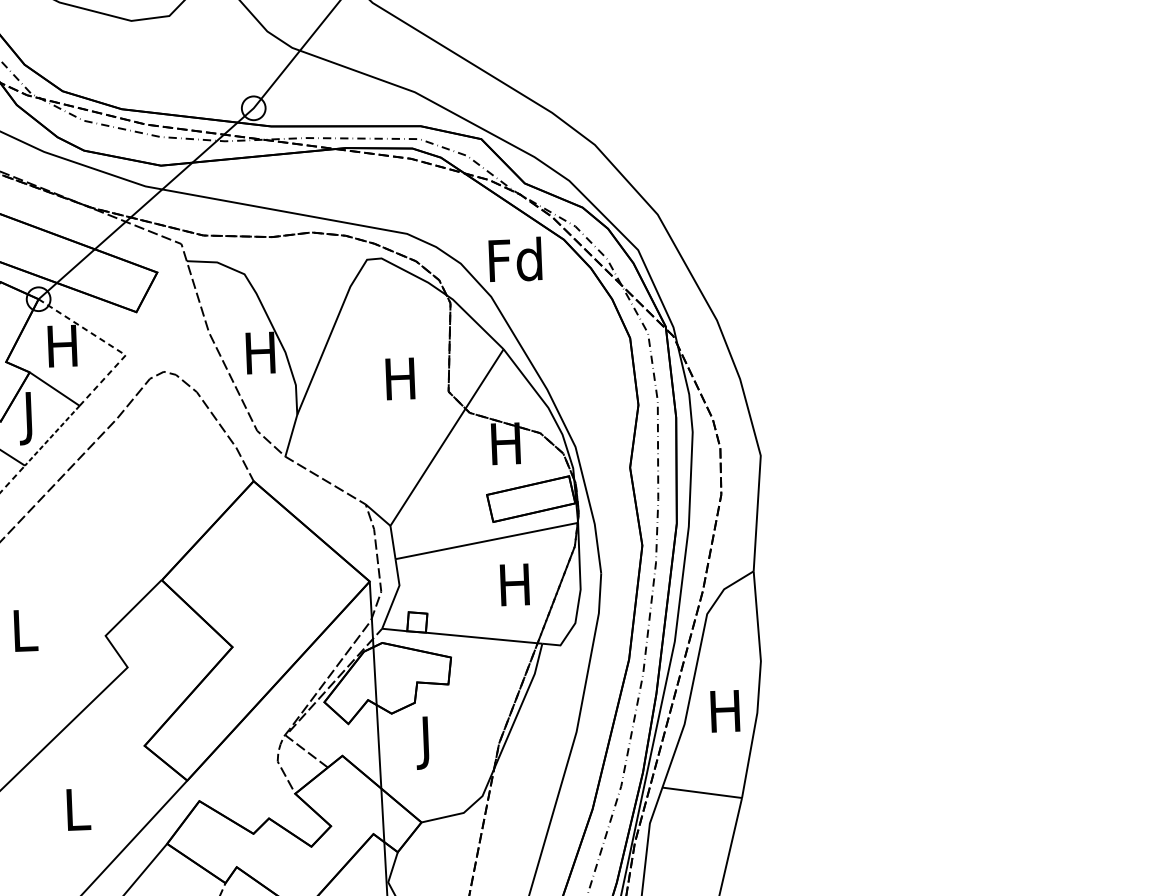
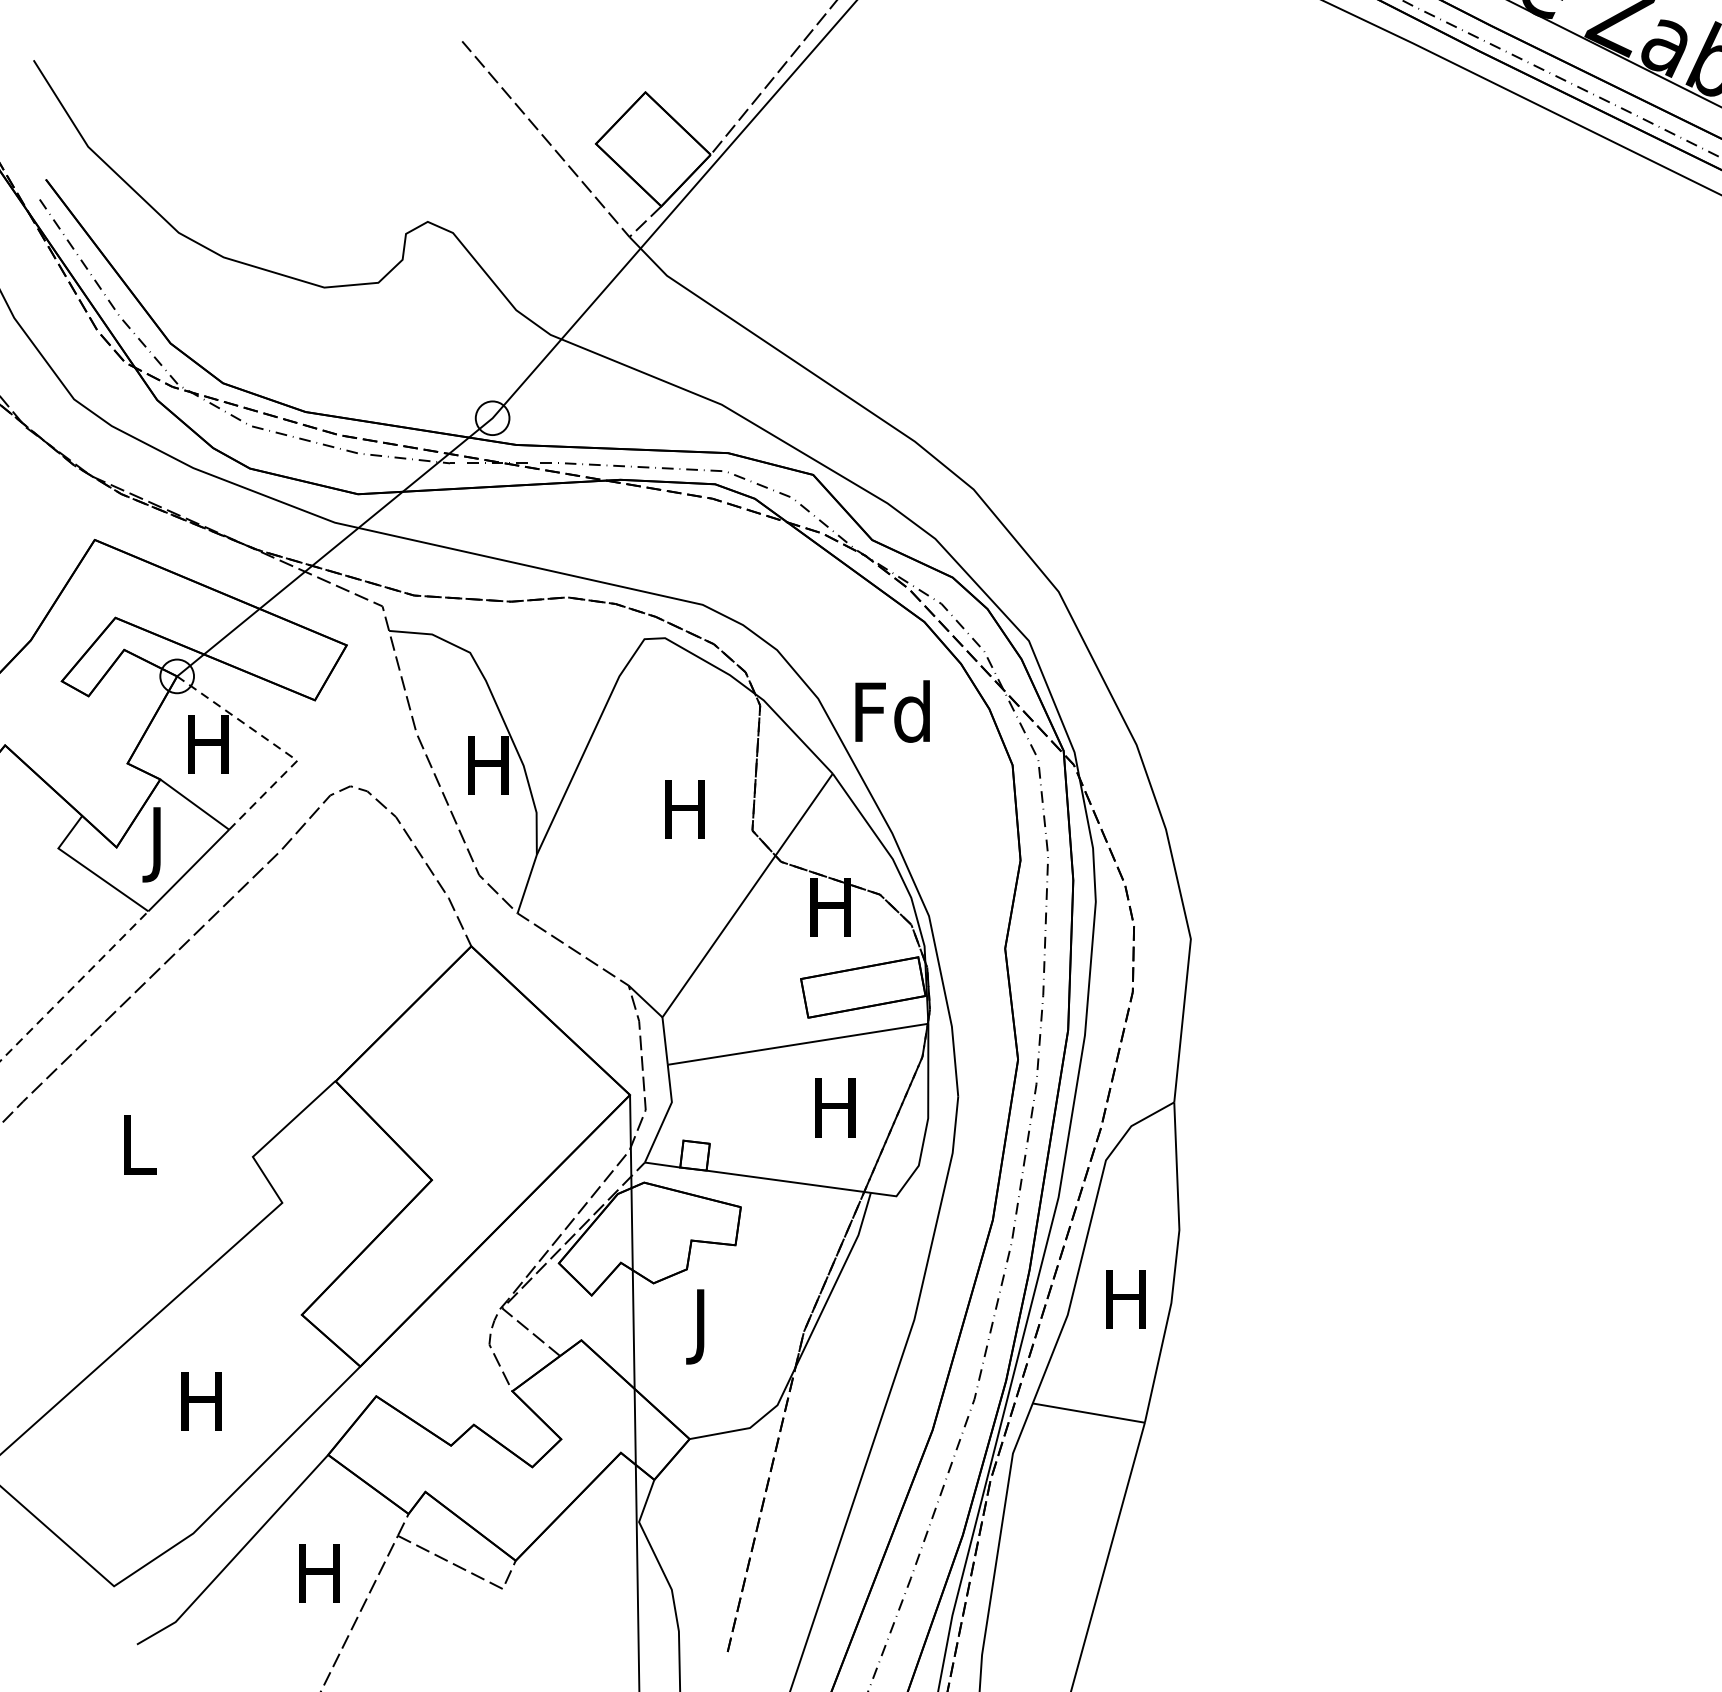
text: (515, 259) -> (892, 711), moved
line: (52, 435) -> (188, 870), dashed -> solid
text: (76, 809) -> (201, 1401), L -> H

